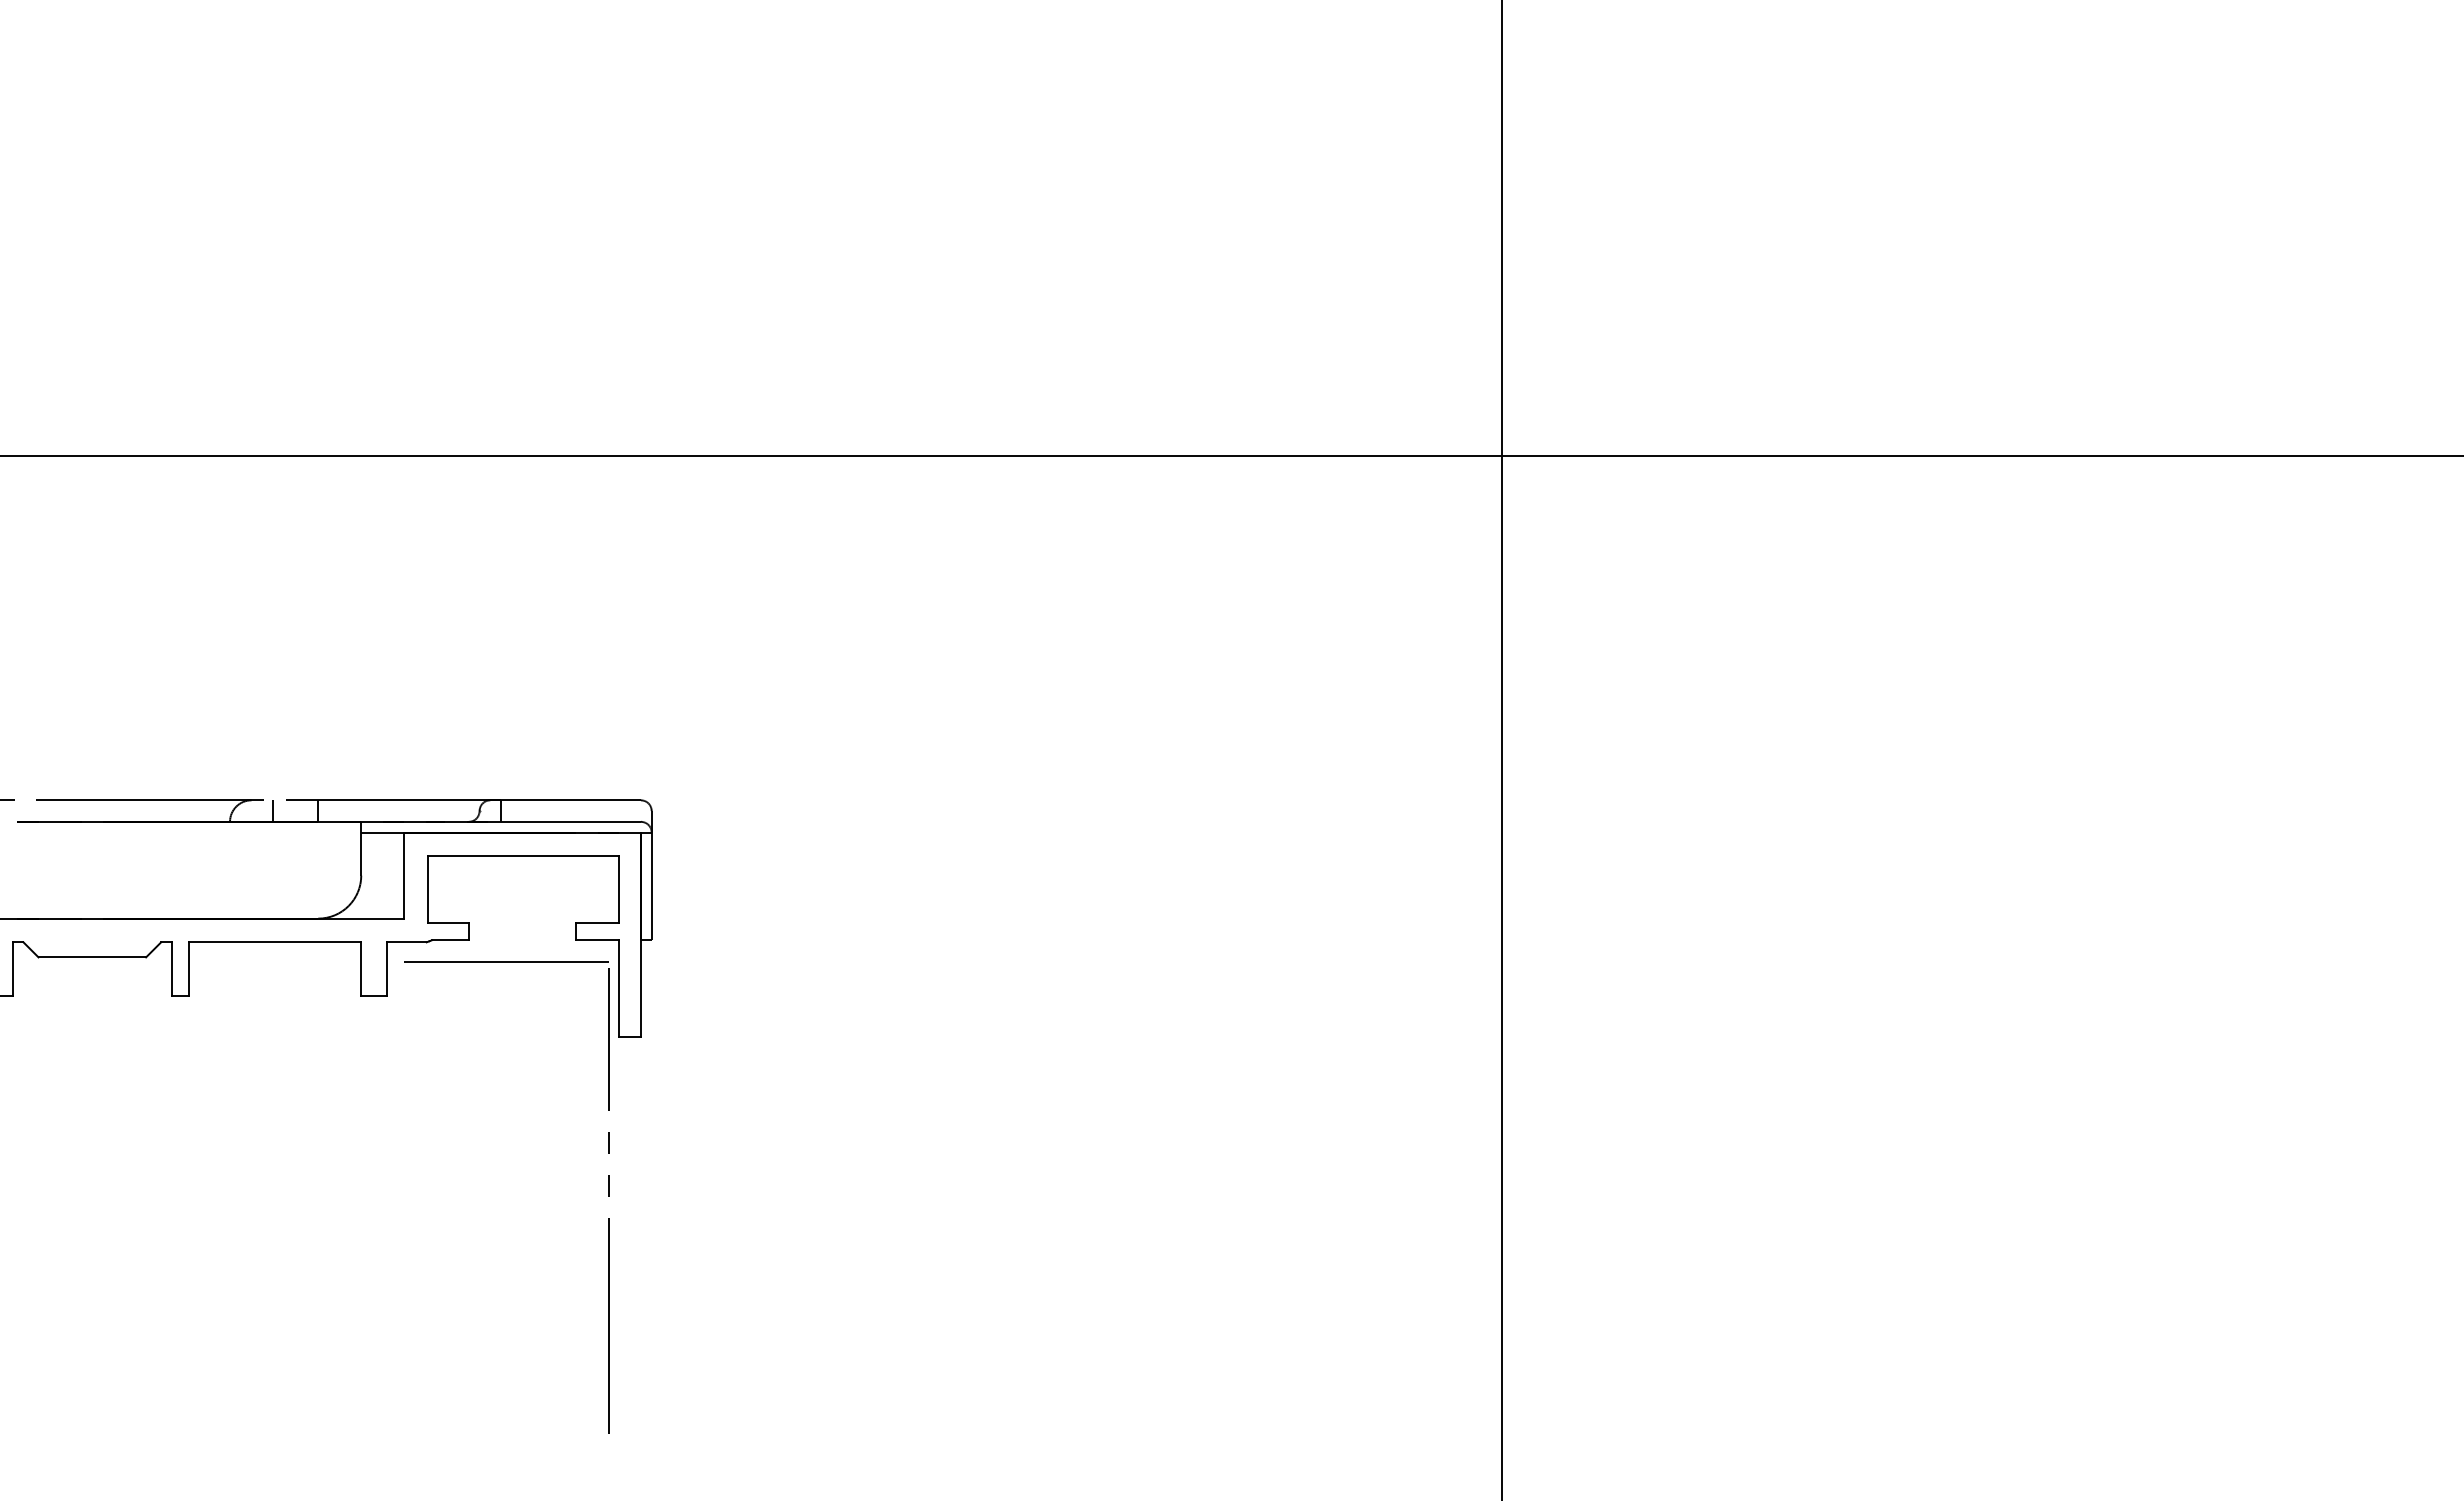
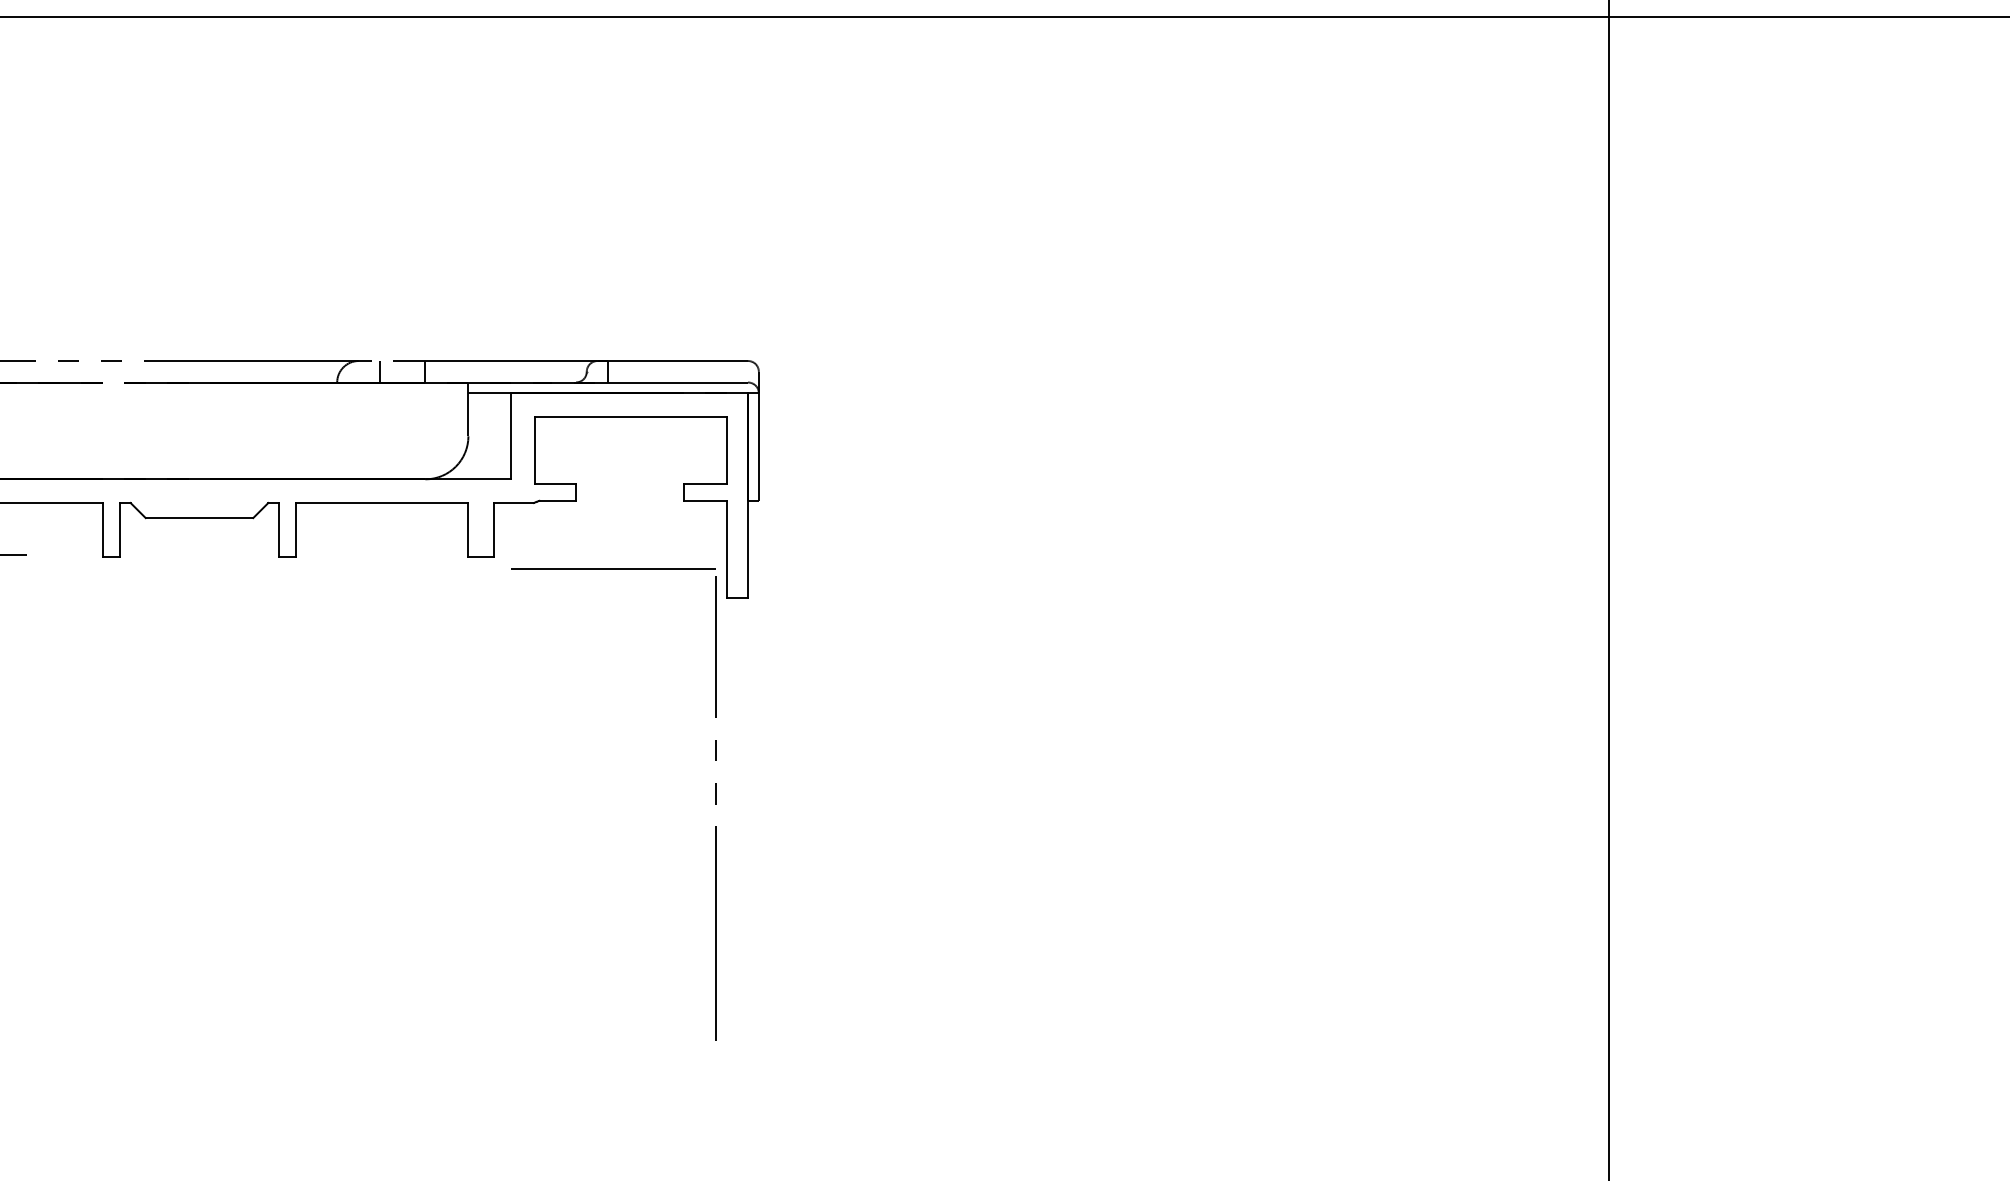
part: (608, 1196) -> (715, 804), moved

